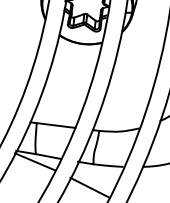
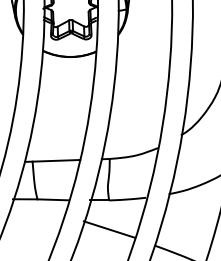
line: (34, 161) -> (37, 208), removed

